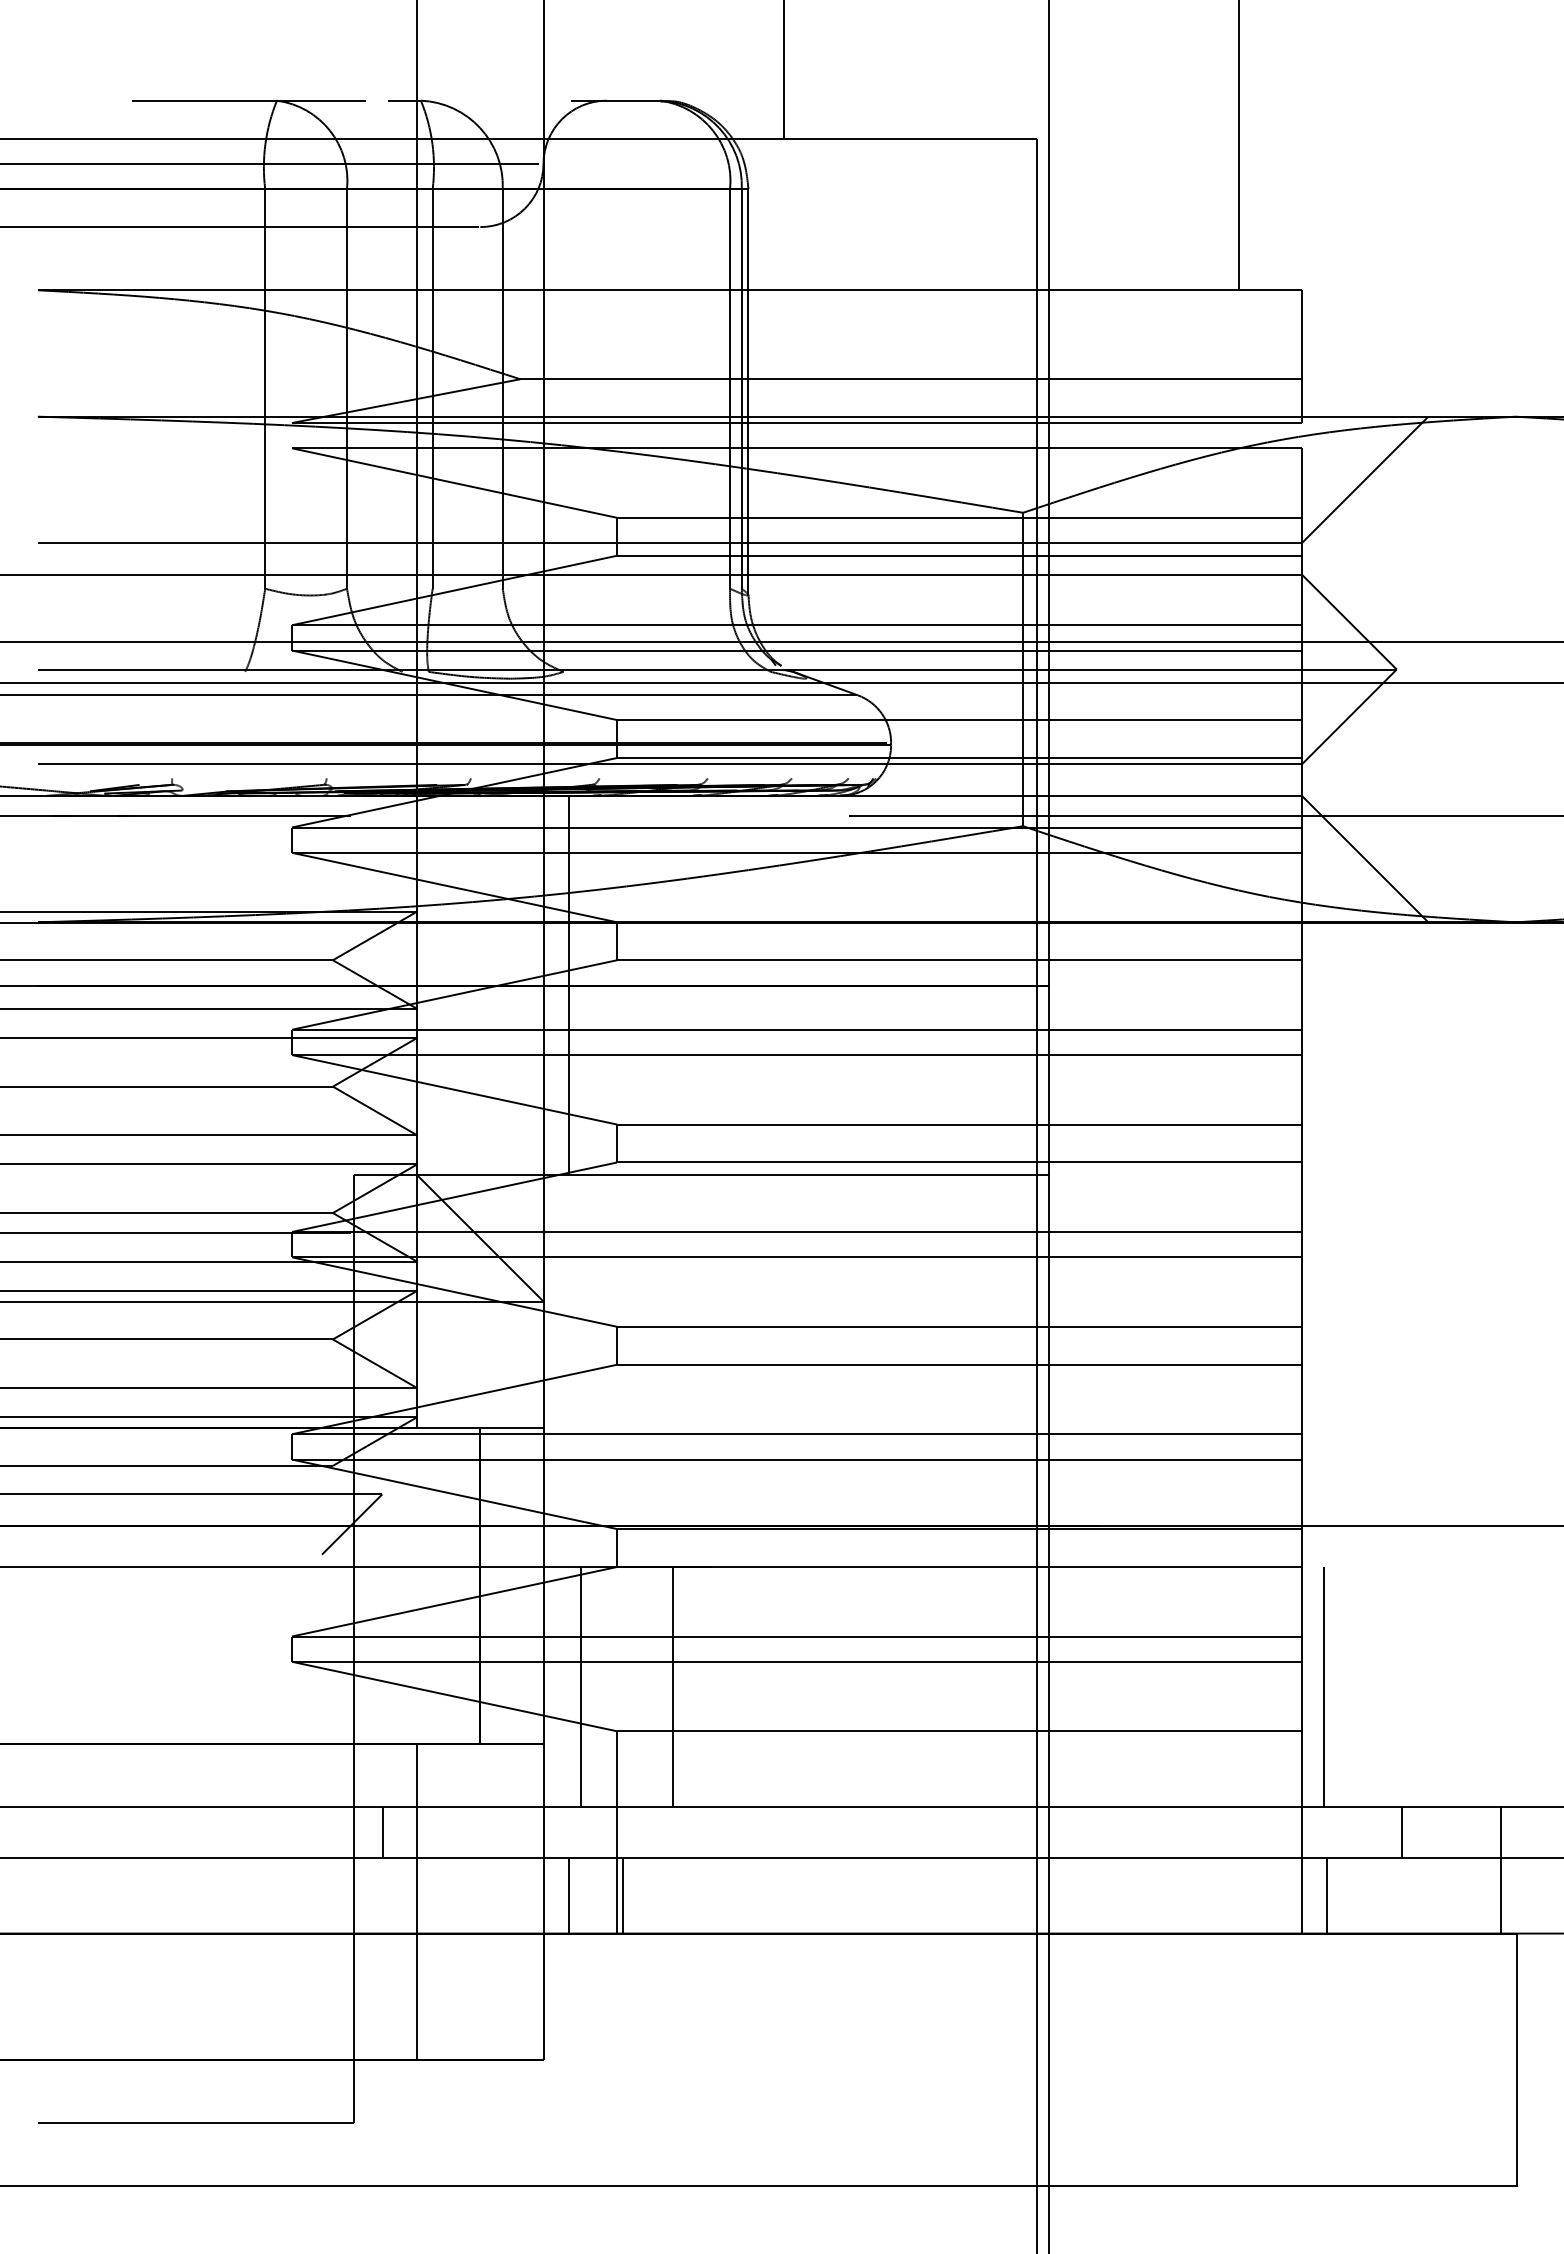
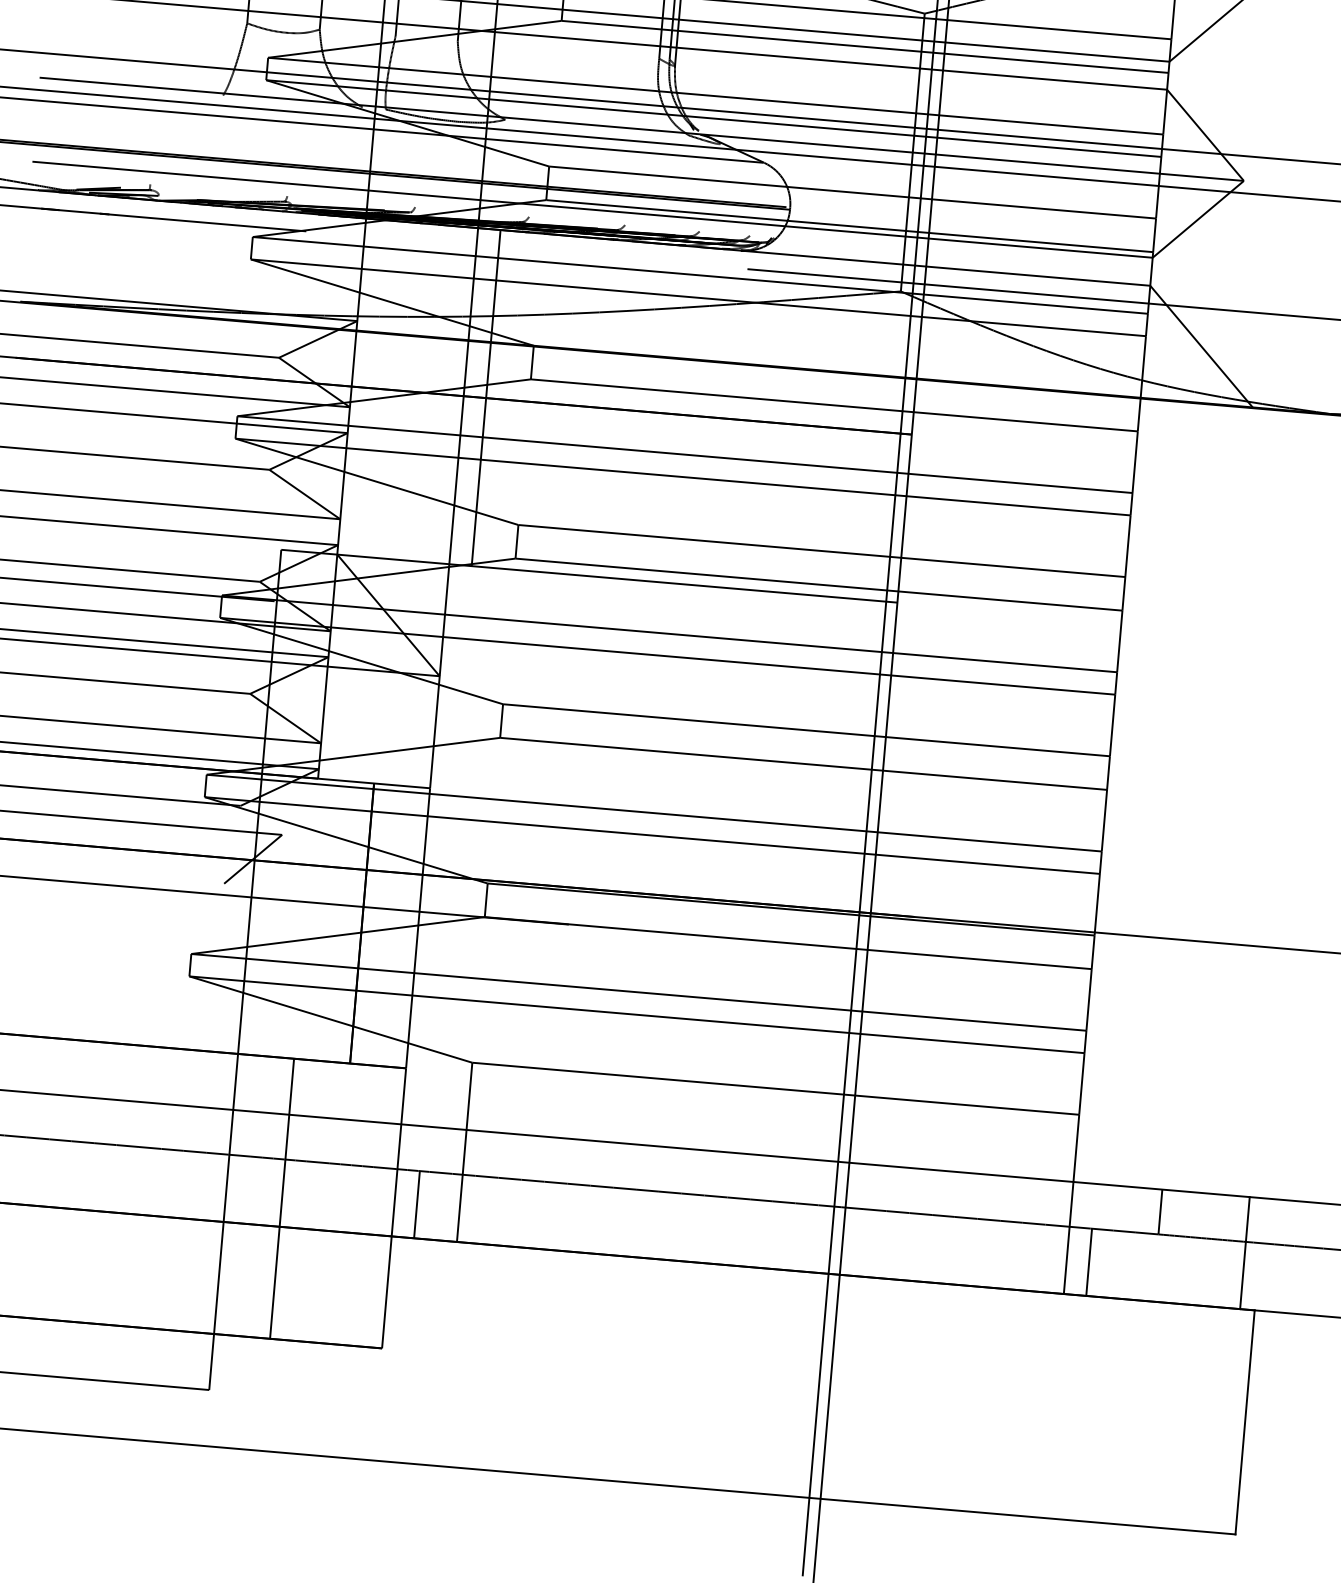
line: (580, 1687) -> (443, 1021), removed
line: (673, 1687) -> (525, 1028), removed
line: (1324, 1687) -> (1102, 1077), removed
line: (382, 1832) -> (256, 1134), removed
line: (622, 1895) -> (464, 1208), removed

